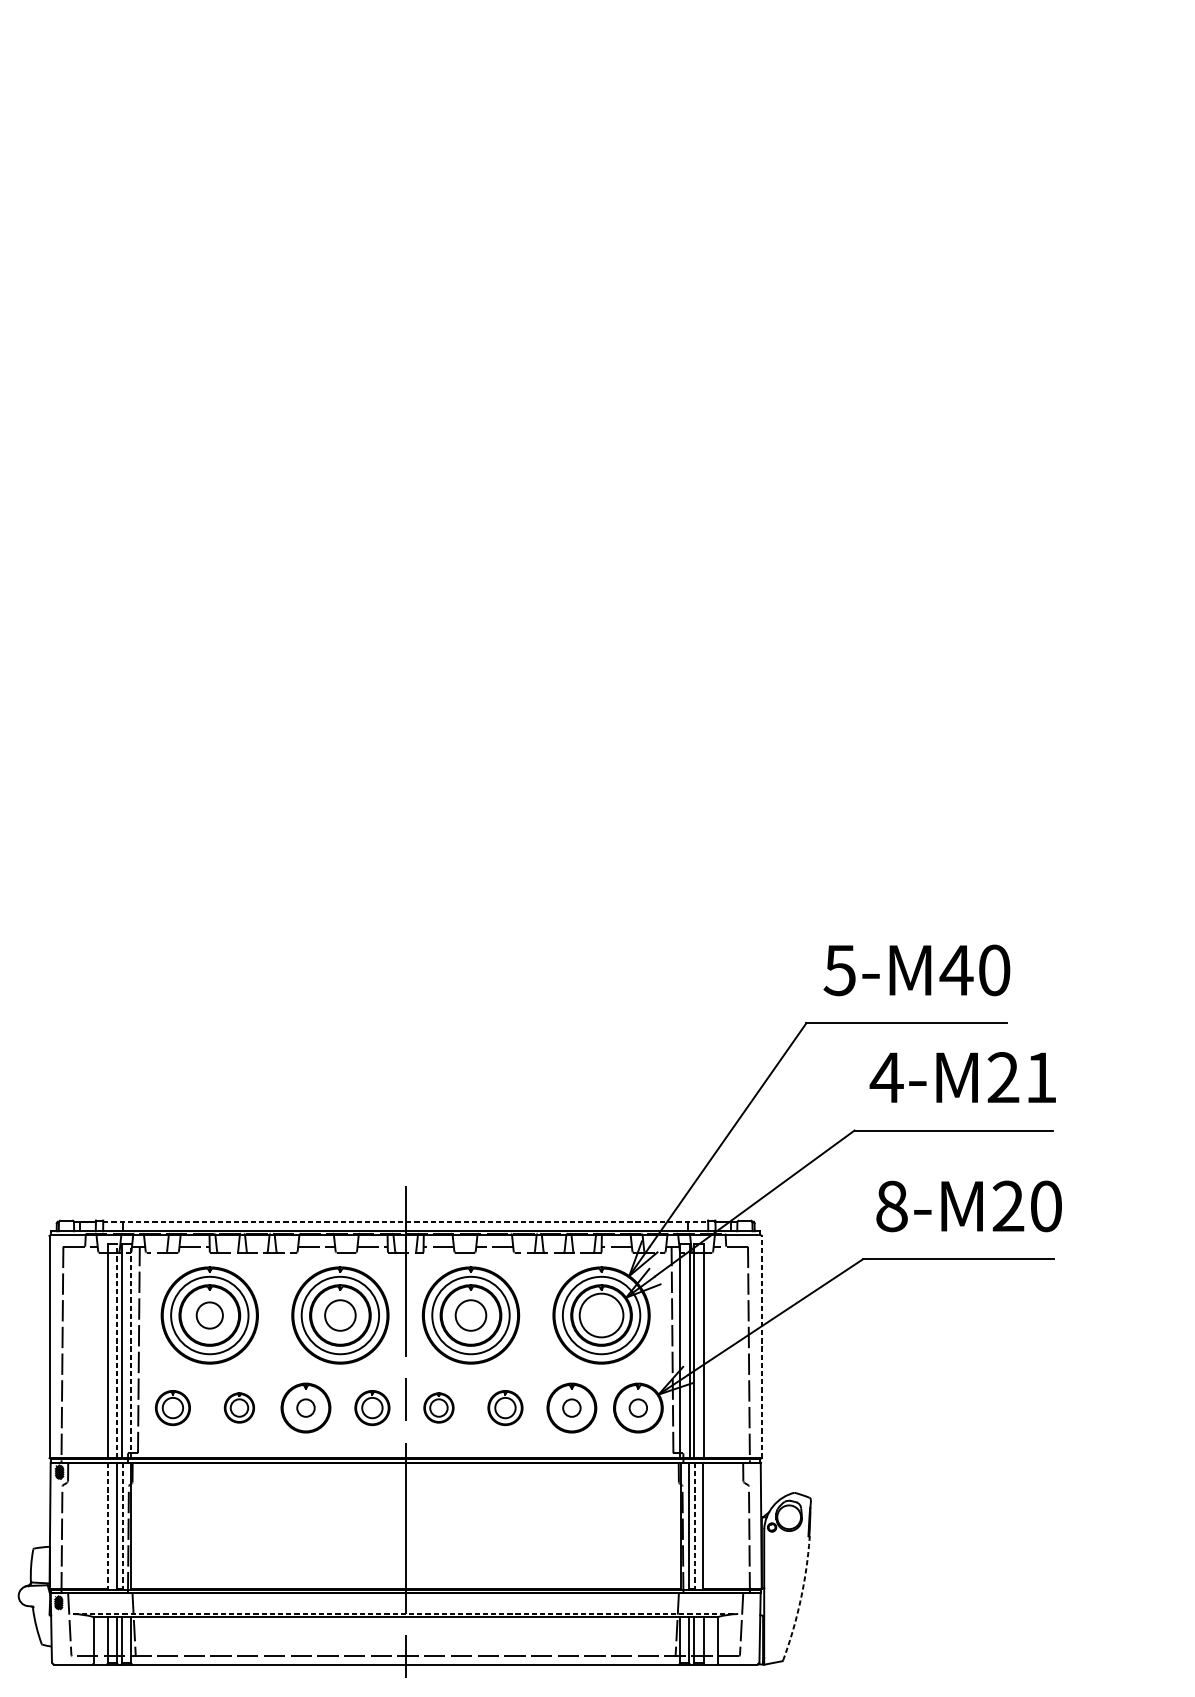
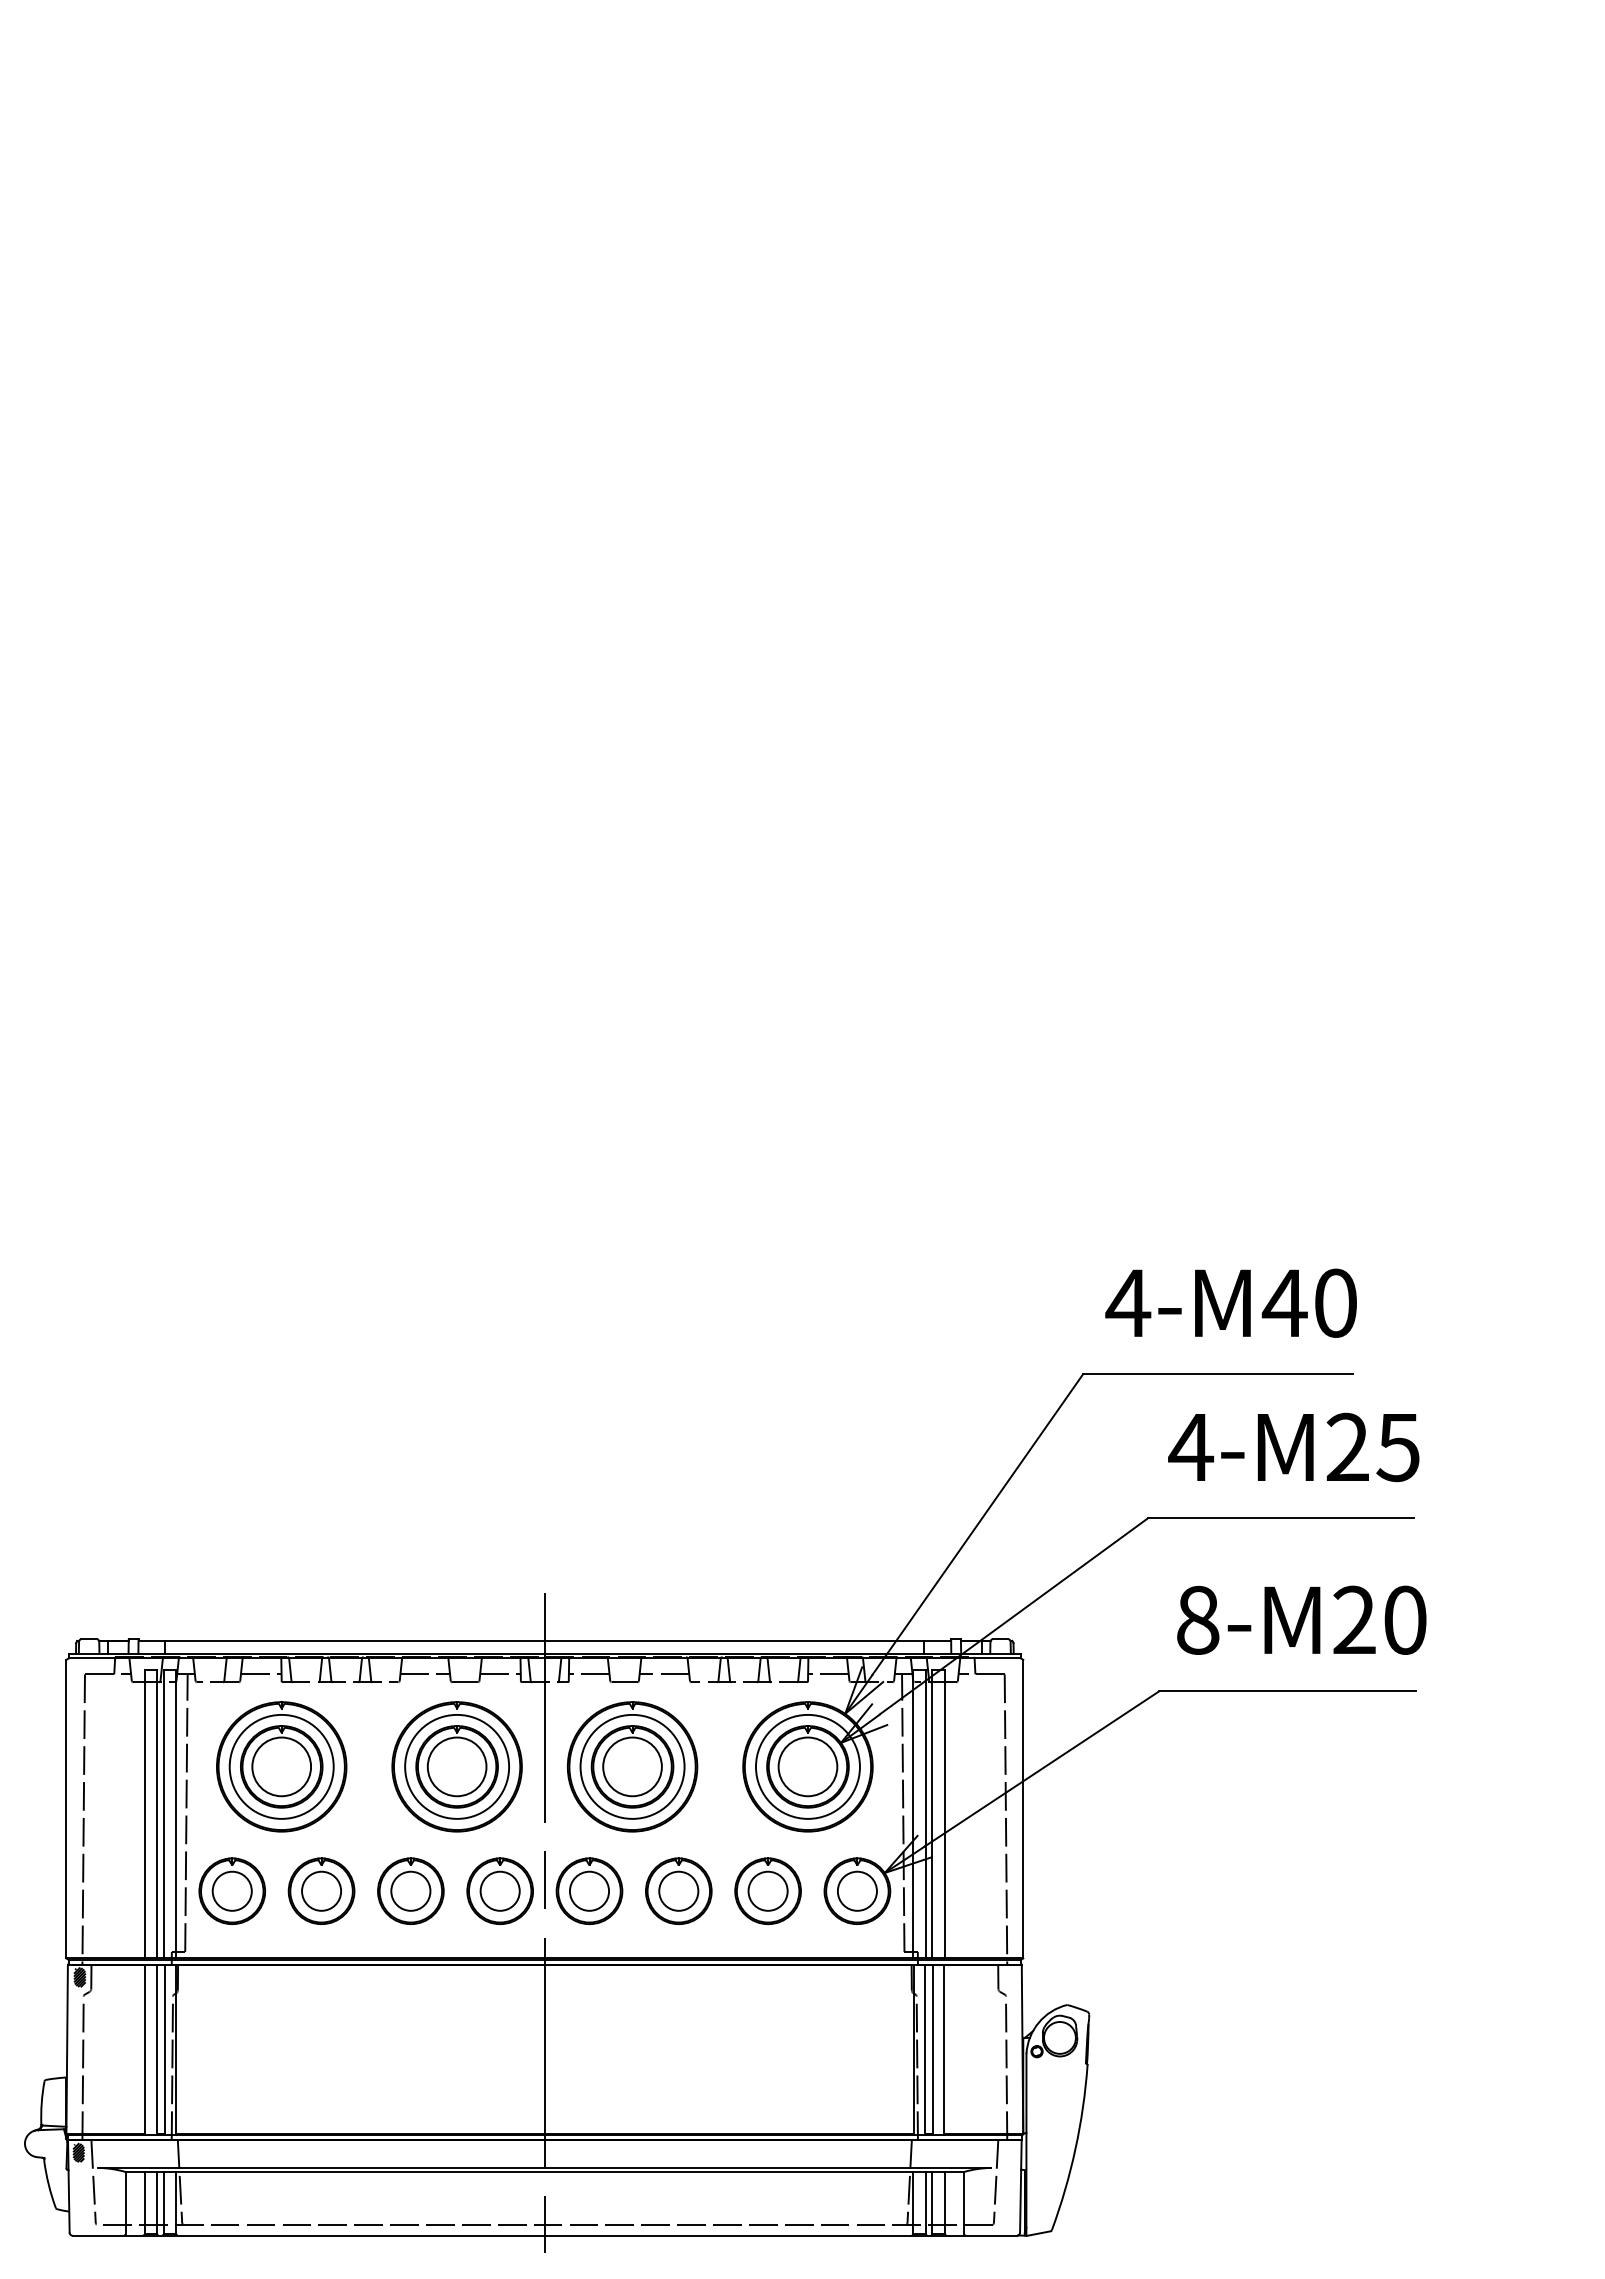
text: (840, 970) -> (1128, 1303), 5-M40 -> 4-M40
text: (1040, 1078) -> (1397, 1448), 4-M21 -> 4-M25
line: (406, 1221) -> (545, 1640), dashed -> solid
circle: (209, 1315) -> (281, 1766), size x1.67
circle: (339, 1315) -> (456, 1766), size x1.43
circle: (470, 1315) -> (632, 1766), size x1.43
line: (762, 1346) -> (1023, 1808), dashed -> solid
line: (117, 1350) -> (157, 1813), dashed -> solid
line: (131, 1350) -> (176, 1813), dashed -> solid
part: (172, 1407) -> (231, 1890), size x1.43
part: (239, 1407) -> (321, 1890), size x1.67
circle: (305, 1407) -> (410, 1890), size x1.67
part: (371, 1407) -> (499, 1890), size x1.43
part: (438, 1407) -> (589, 1890), size x1.67
part: (505, 1407) -> (678, 1890), size x1.43
circle: (571, 1407) -> (767, 1890), size x1.67
circle: (637, 1407) -> (856, 1890), size x1.67
line: (108, 1526) -> (145, 2050), dashed -> solid
line: (122, 1526) -> (164, 2050), dashed -> solid
line: (695, 1526) -> (933, 2050), dashed -> solid
arc: (800, 1599) -> (1075, 2148), dashed -> solid
line: (405, 1613) -> (544, 2167), dashed -> solid

